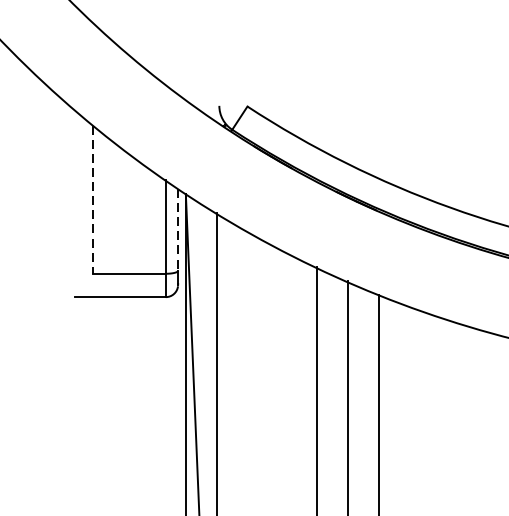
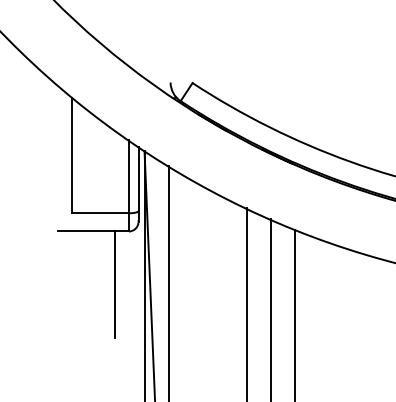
line: (93, 199) -> (72, 155), dashed -> solid
line: (178, 230) -> (138, 179), dashed -> solid
line: (147, 365) -> (114, 284), added

